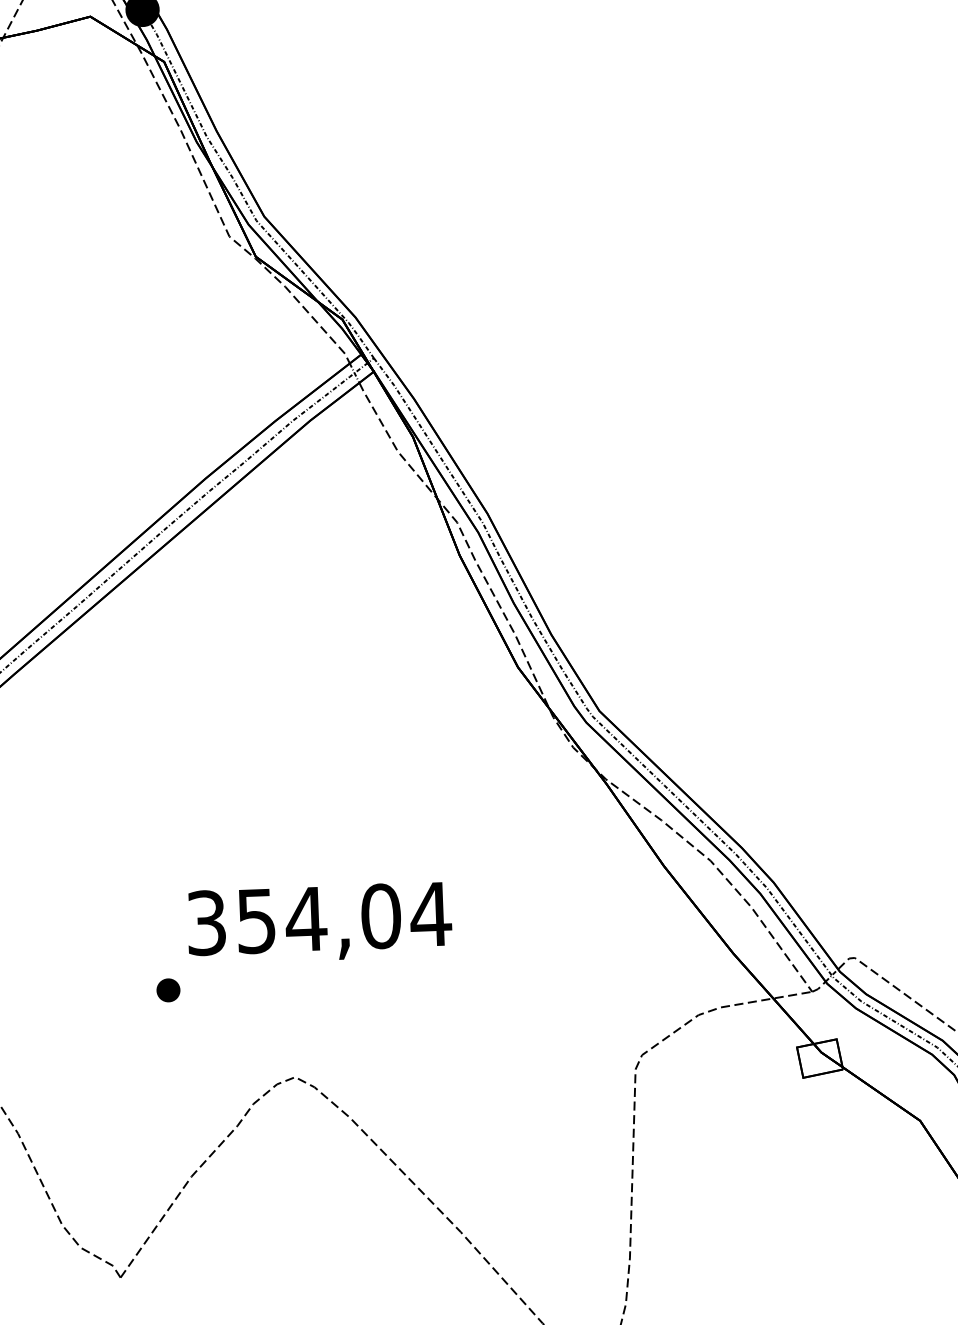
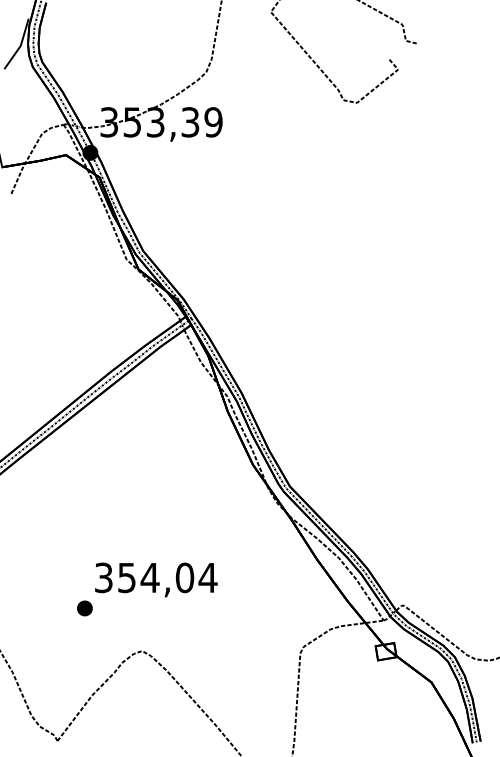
part: (167, 990) -> (84, 608), size x1.43

